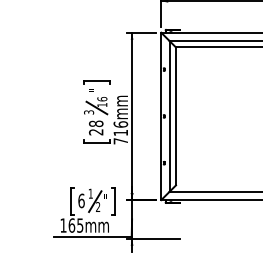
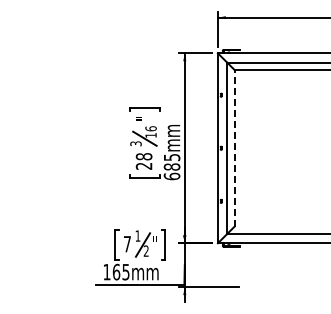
line: (175, 115) -> (234, 147), solid -> dashed
text: (120, 132) -> (171, 166), 716mm -> 685mm
text: (81, 200) -> (127, 243), 6 -> 7

